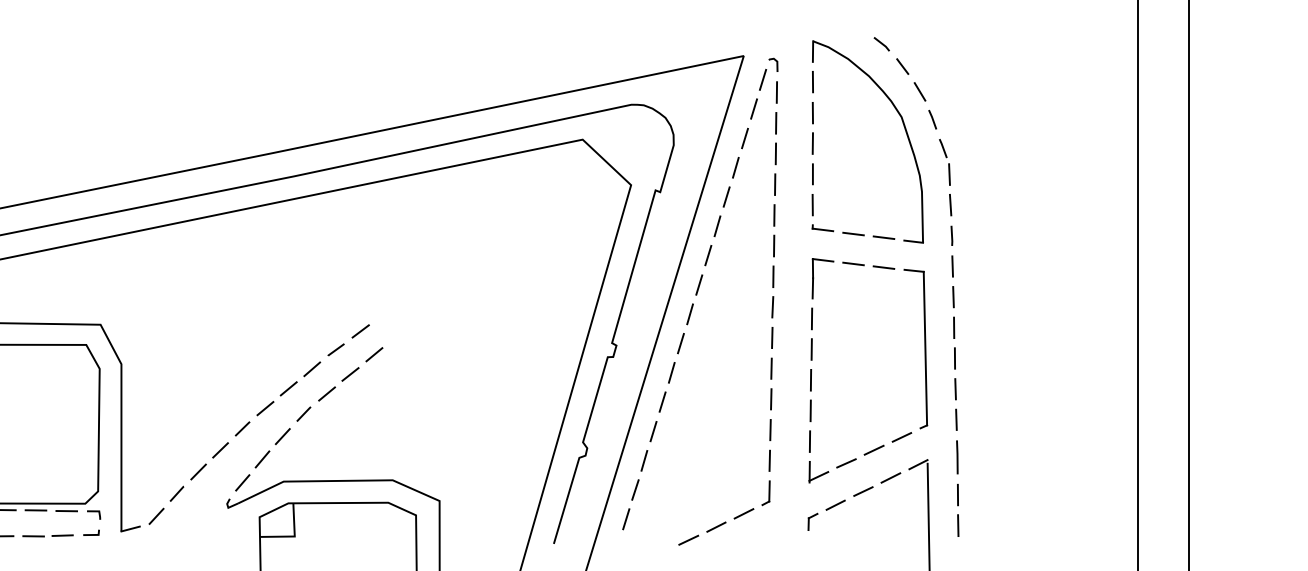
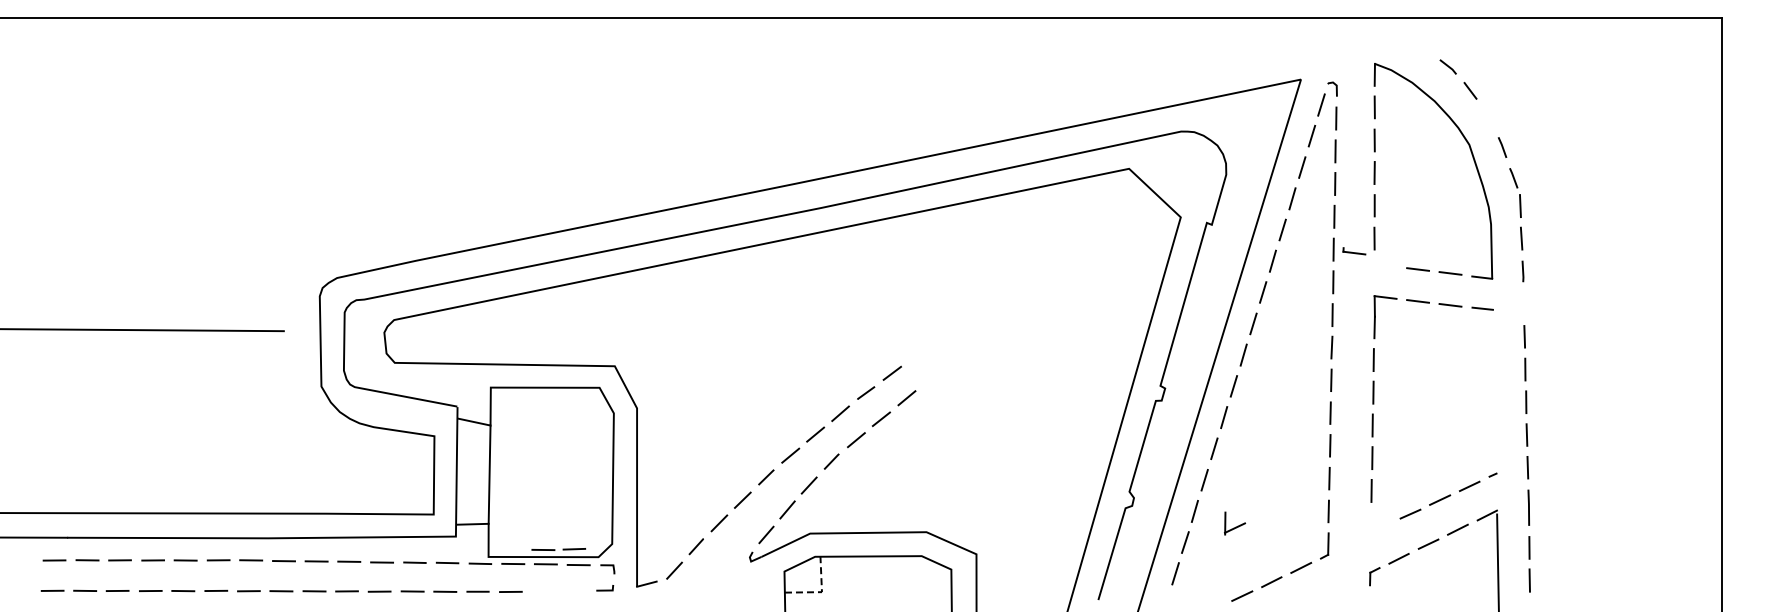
line: (919, 91) -> (1488, 117), removed
part: (823, 228) -> (1354, 251), moved
line: (952, 265) -> (1523, 303), removed
line: (925, 348) -> (1494, 391), removed
part: (818, 472) -> (1234, 523), moved
line: (44, 535) -> (555, 549), moved
line: (294, 536) -> (821, 592), solid -> dashed

